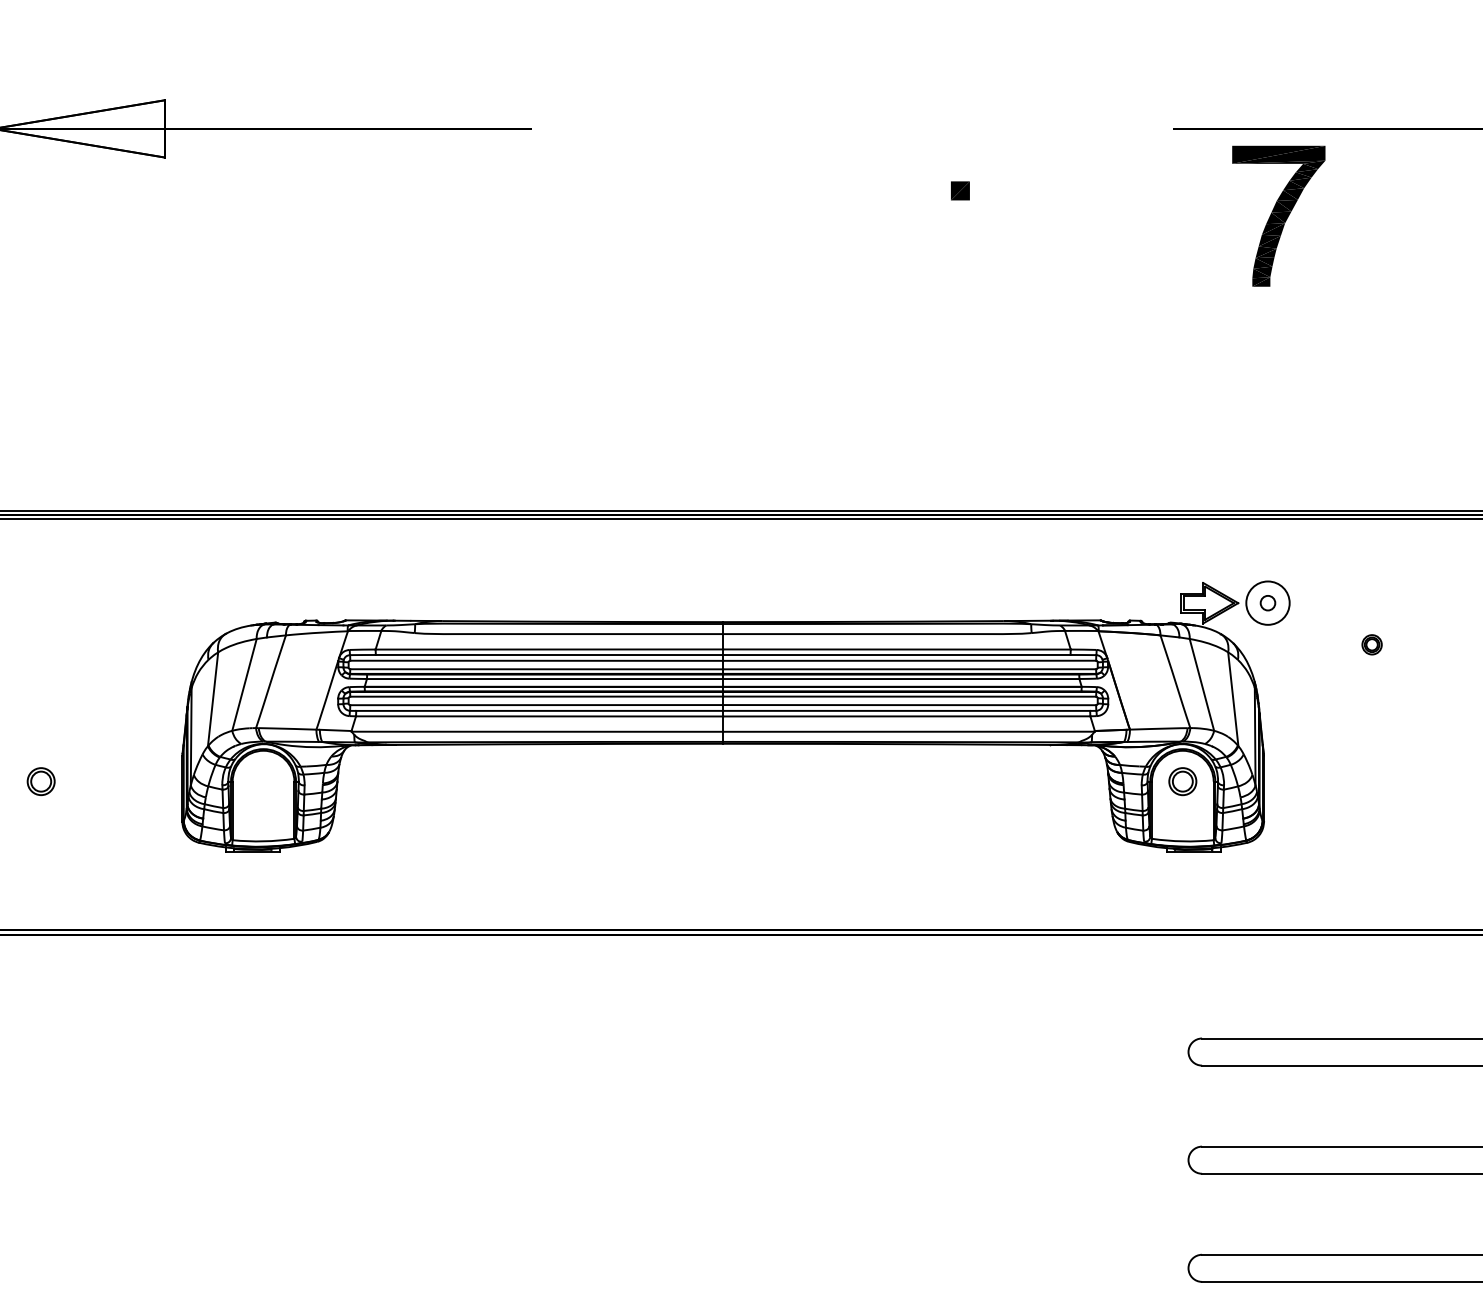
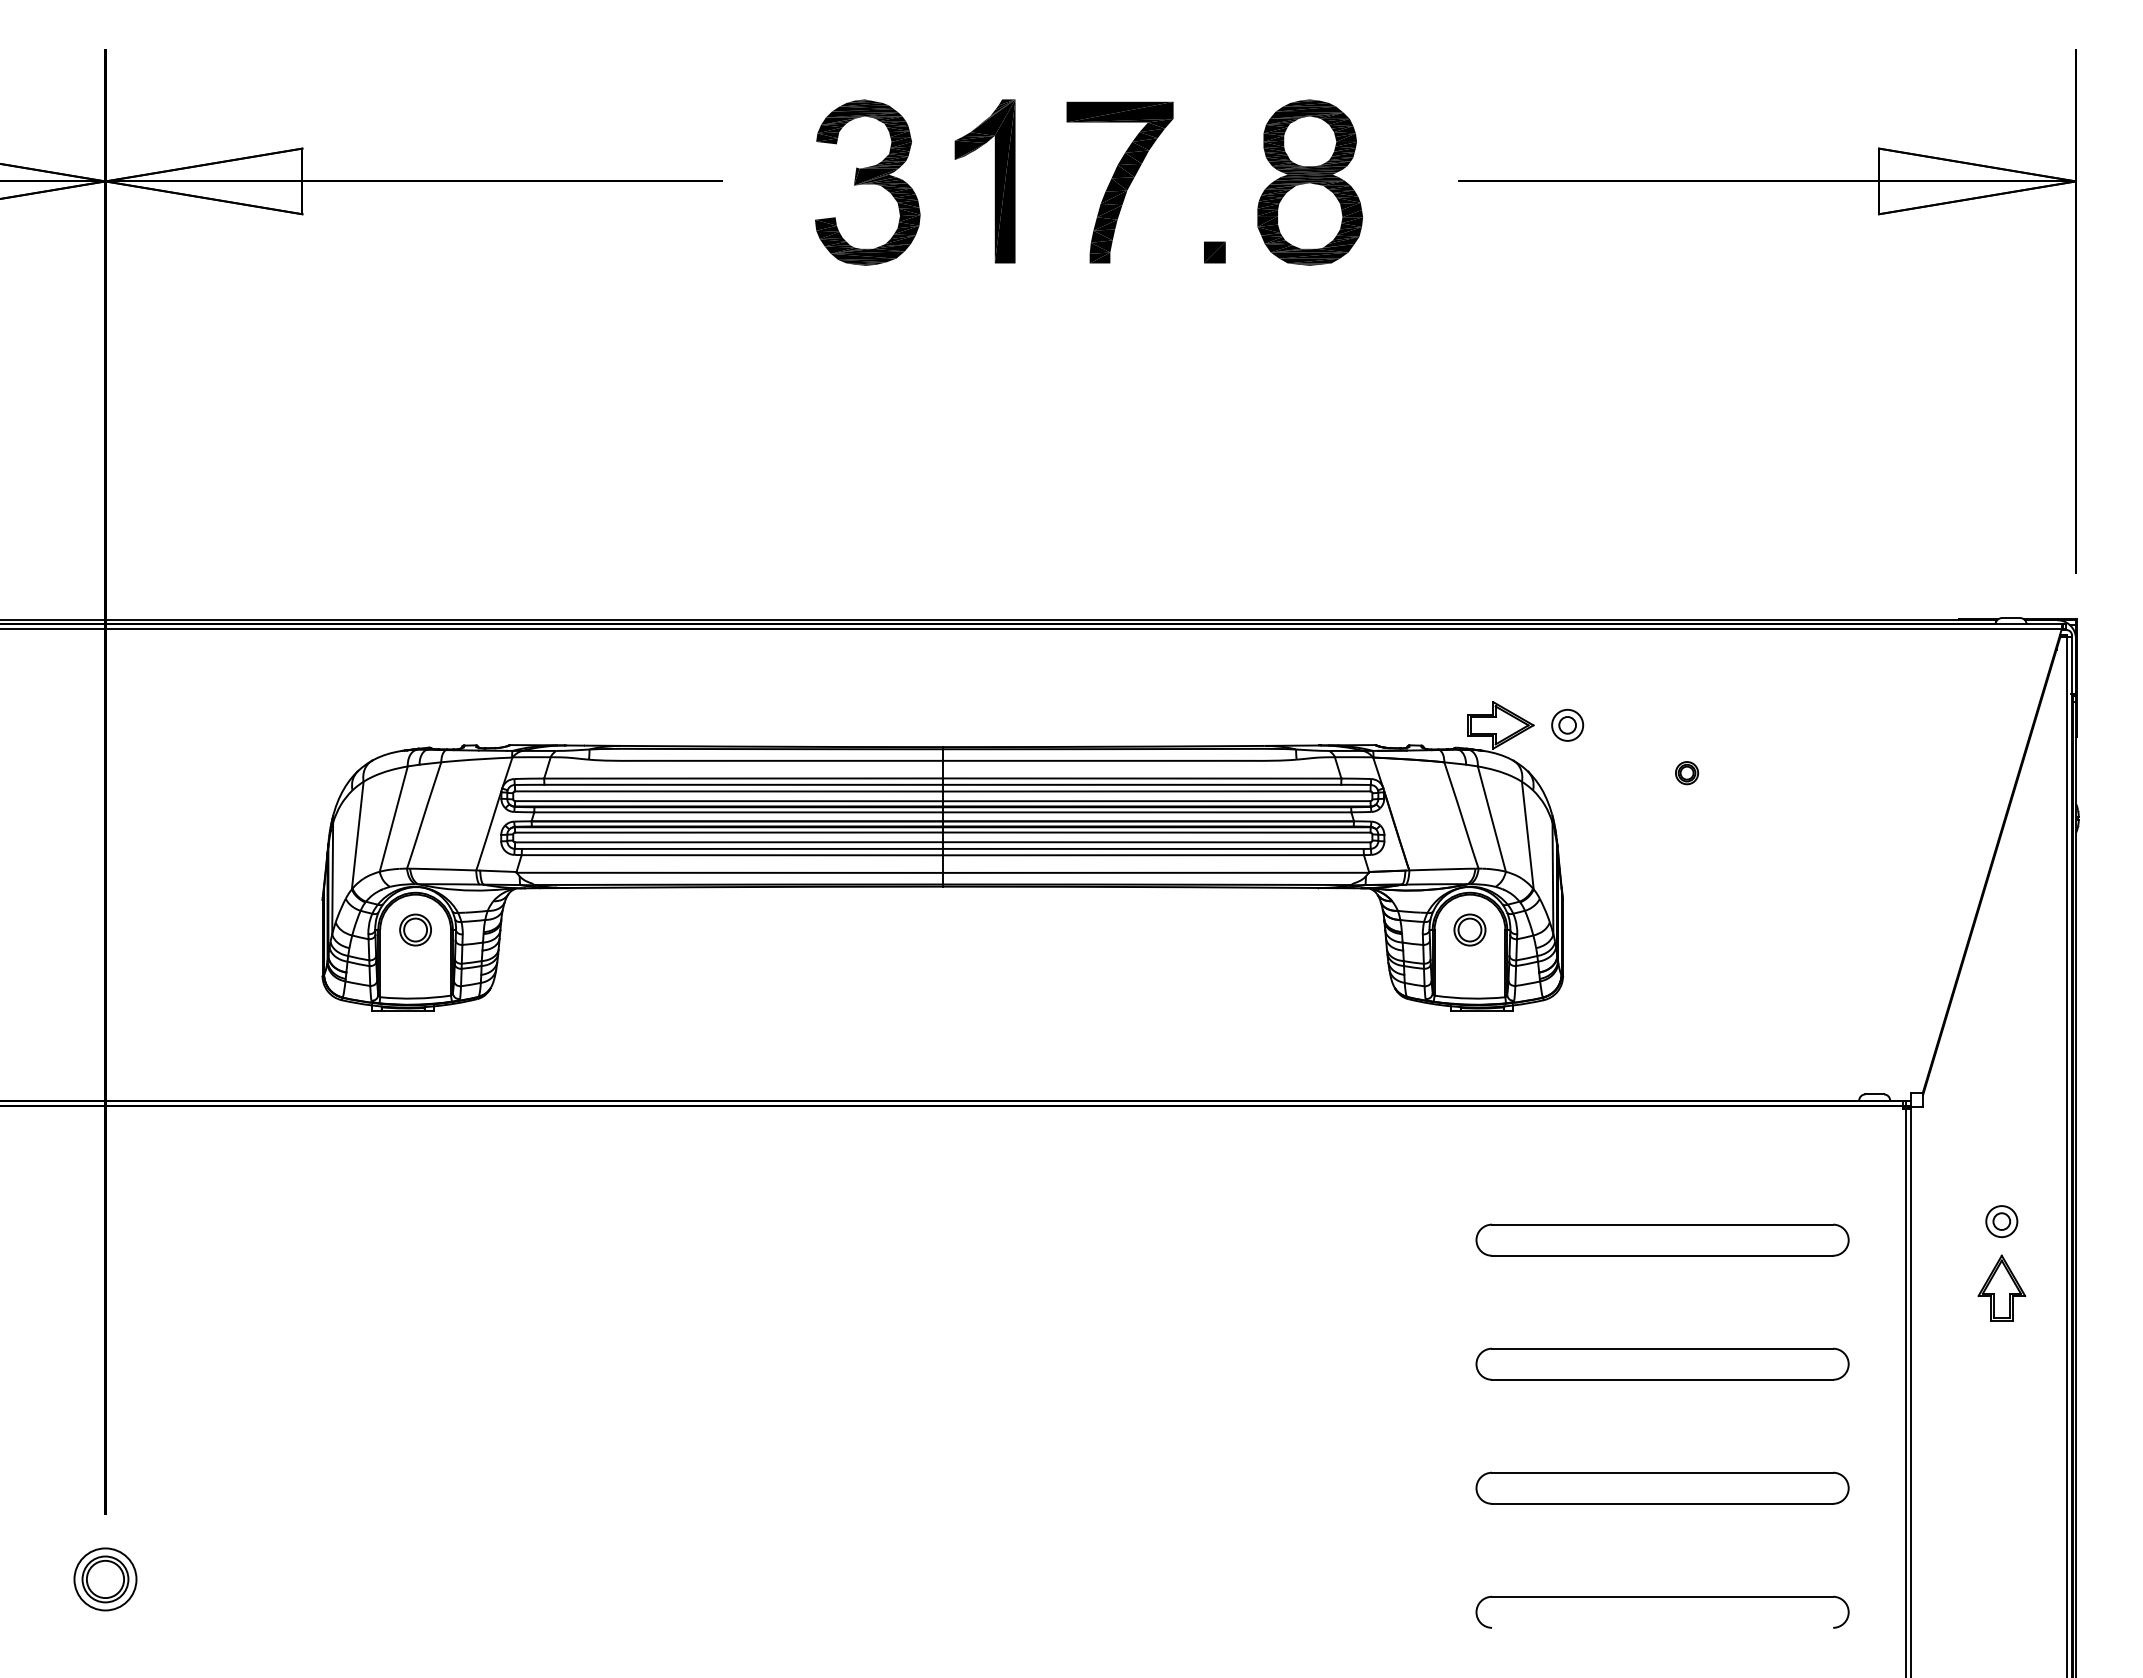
part: (768, 128) -> (994, 181), added
part: (657, 129) -> (867, 182), added
part: (1043, 129) -> (1310, 182), added
part: (1278, 216) -> (1119, 182), moved
circle: (1267, 602) -> (1567, 724), size x0.62
part: (41, 781) -> (415, 929), moved

